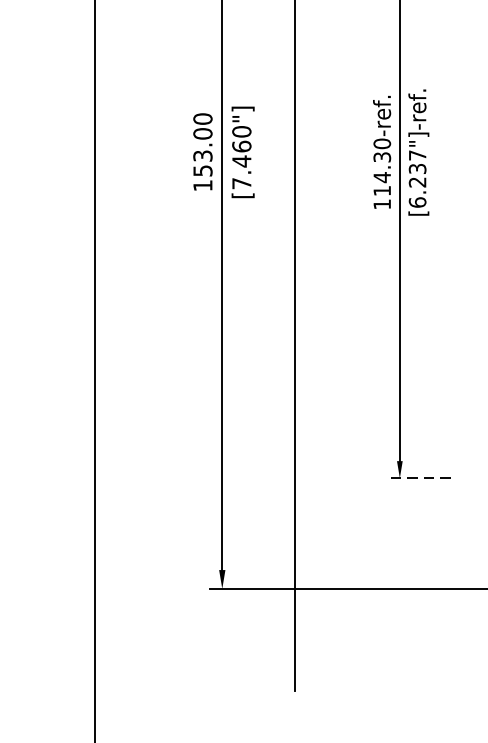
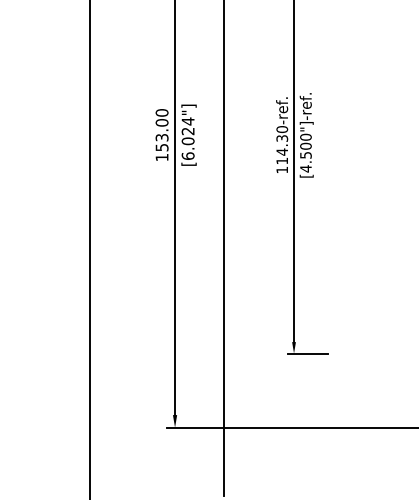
text: (240, 157) -> (187, 138), [7.460"] -> [6.024"]
text: (416, 178) -> (305, 152), [6.237"]-ref. -> [4.500"]-ref.
line: (421, 478) -> (308, 353), dashed -> solid

